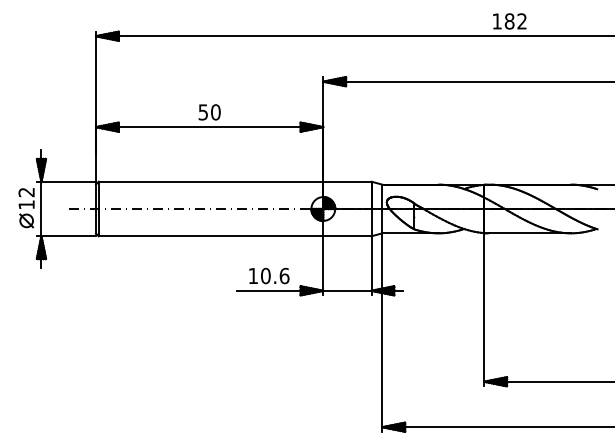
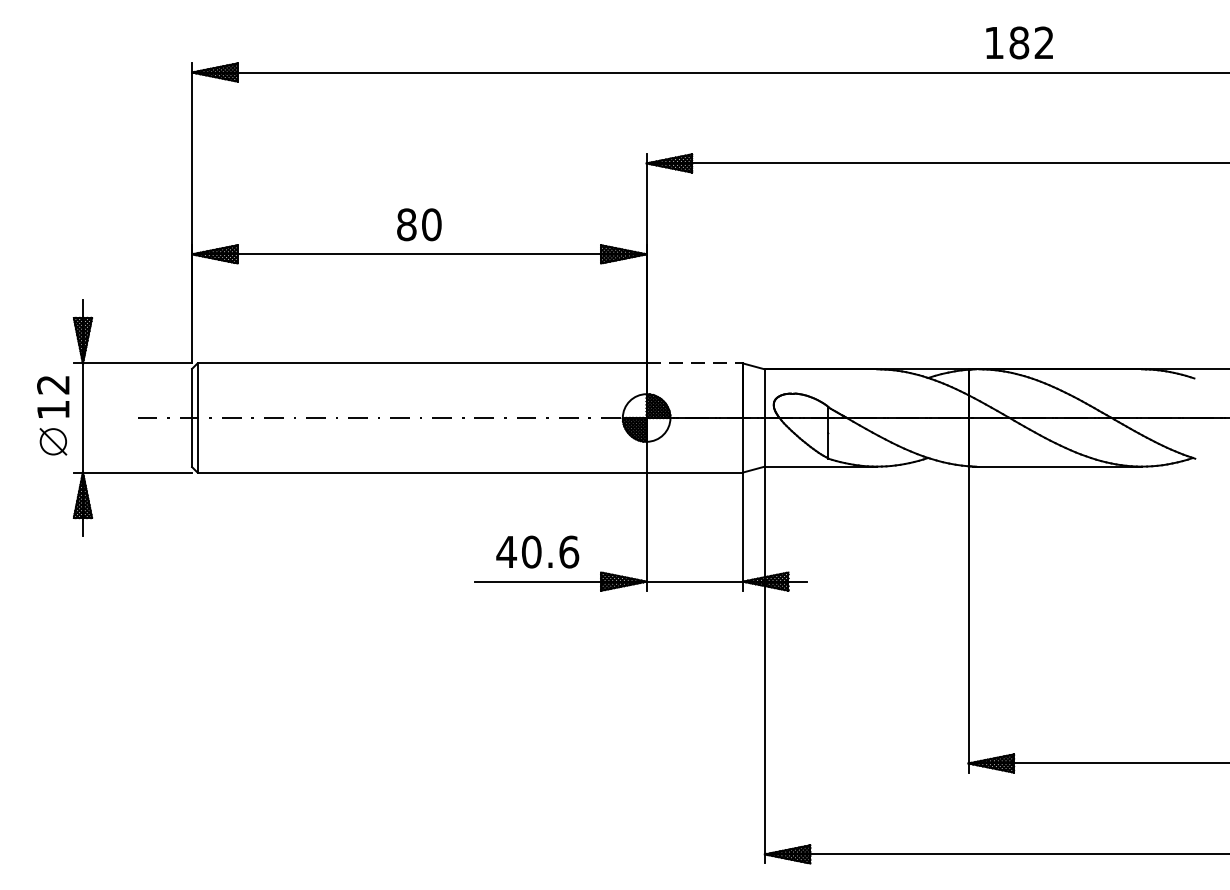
text: (203, 112) -> (407, 225), 50 -> 80
line: (347, 181) -> (694, 363), solid -> dashed
text: (253, 275) -> (507, 550), 10.6 -> 40.6

